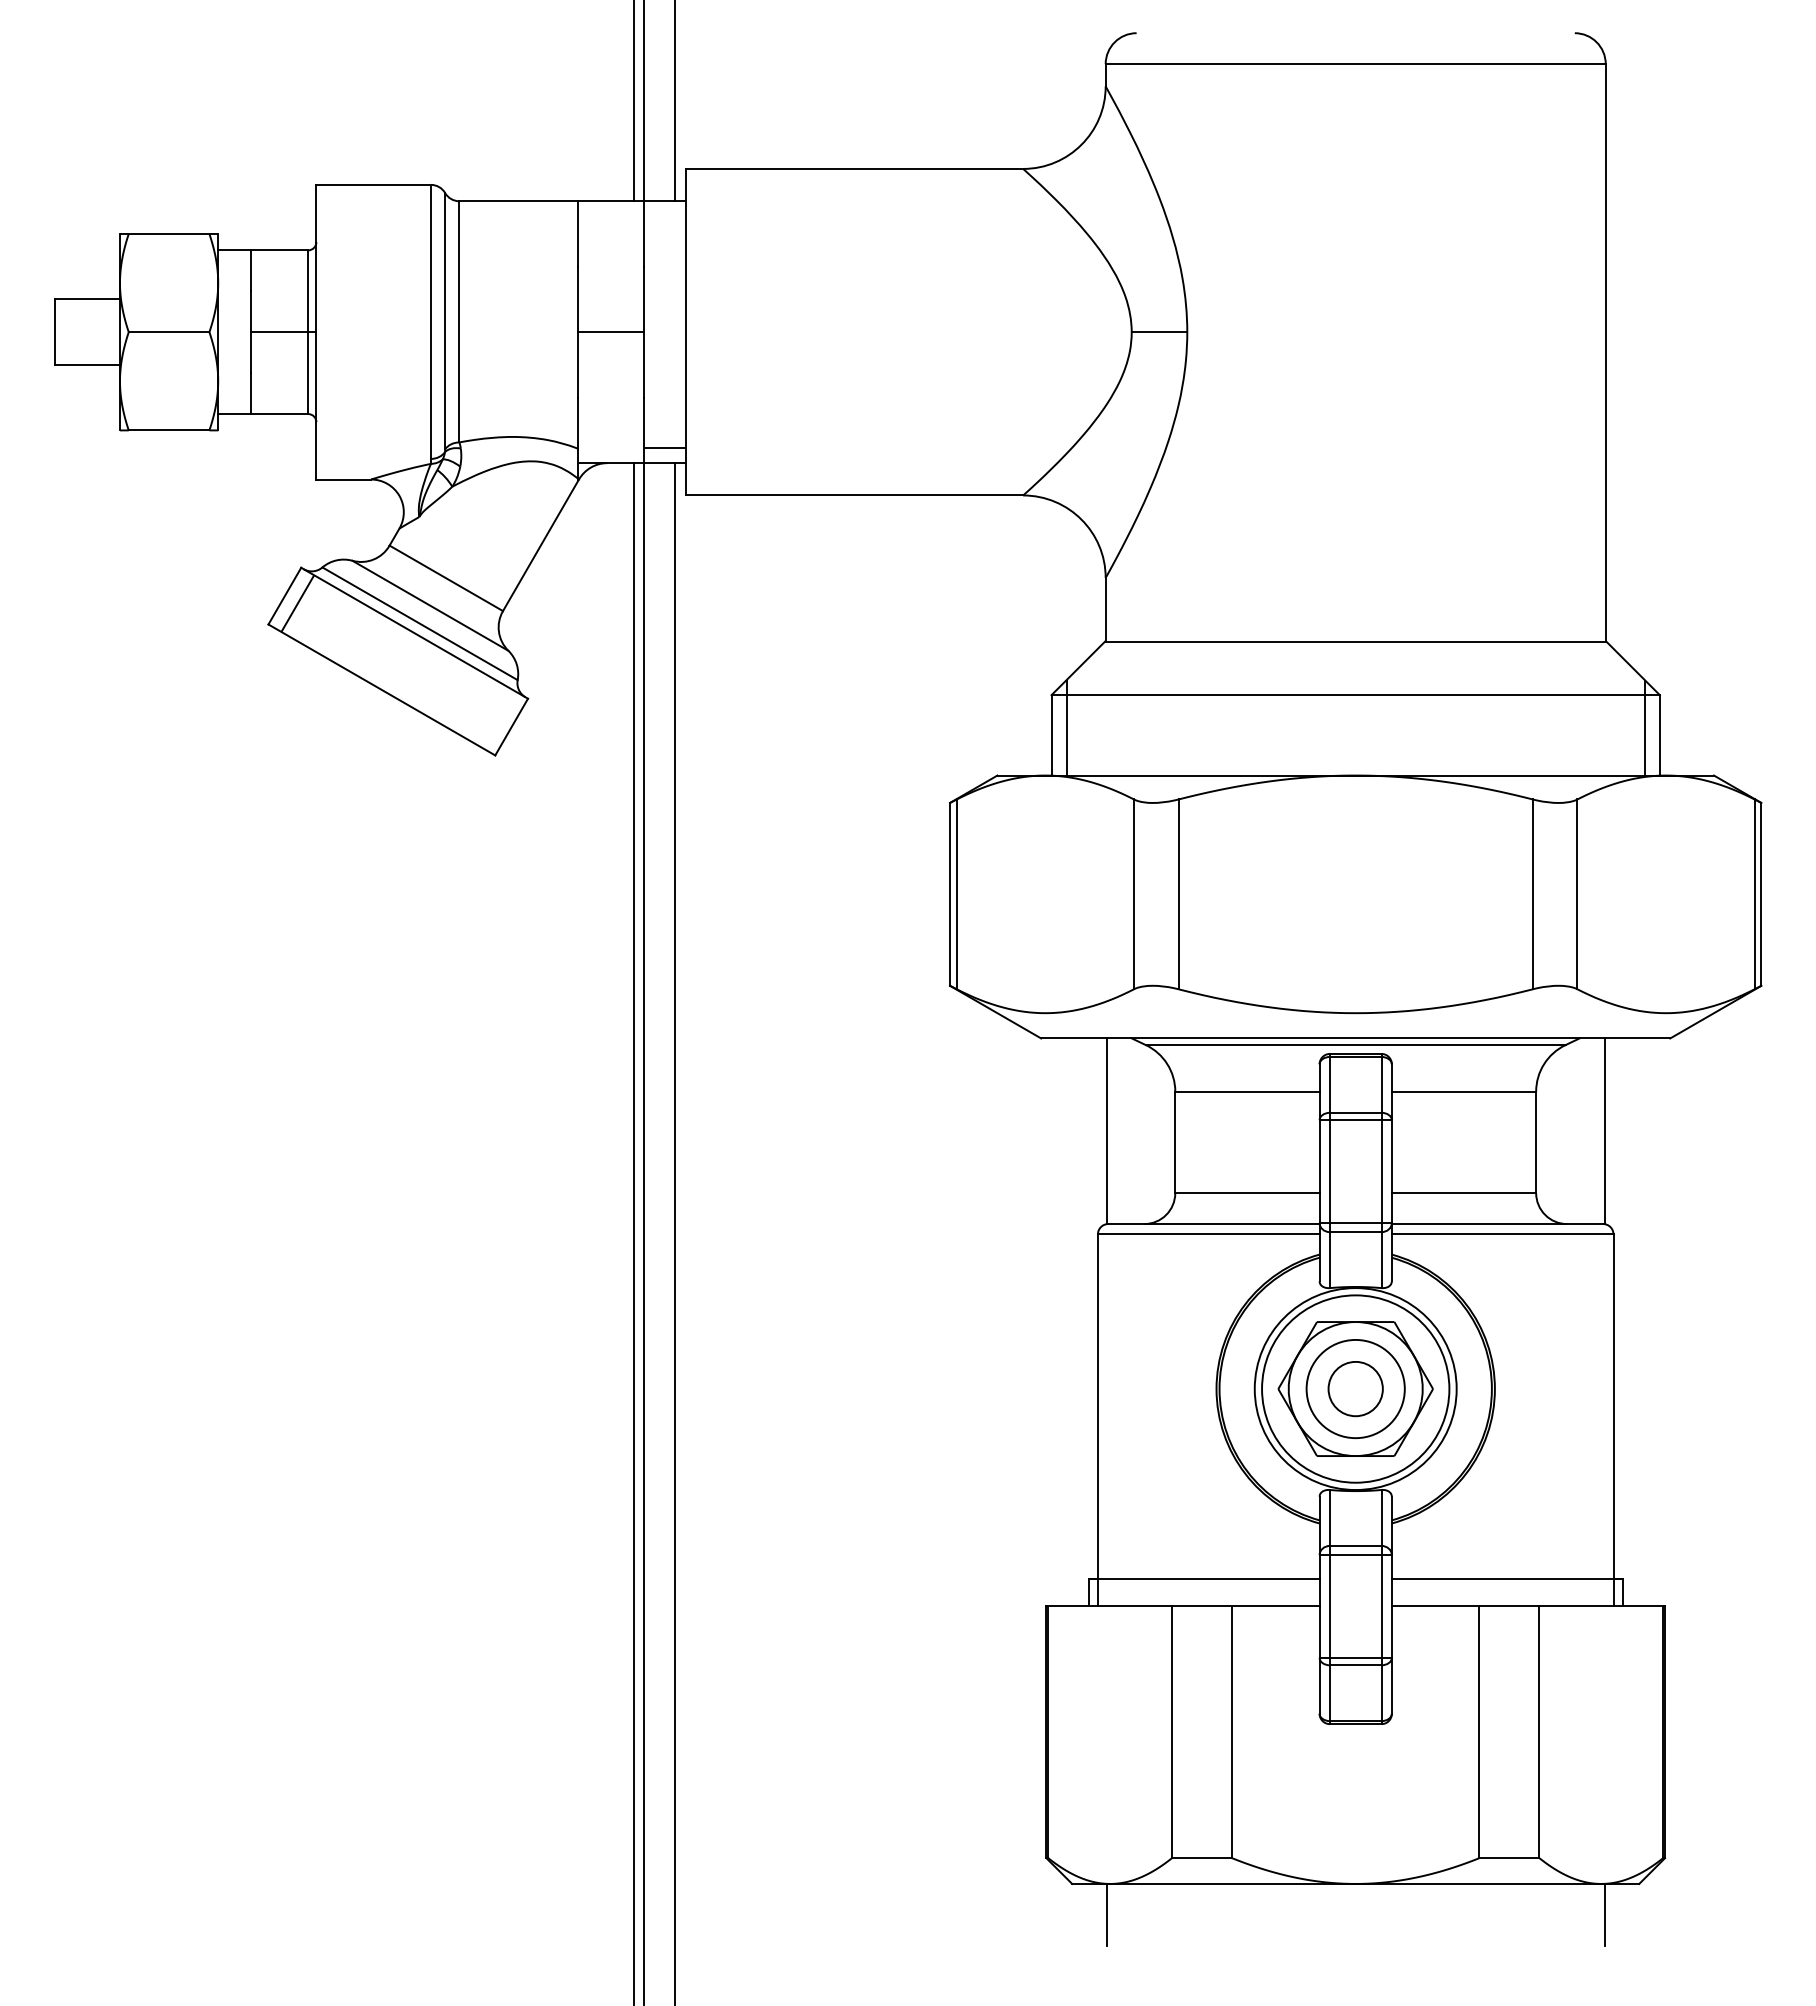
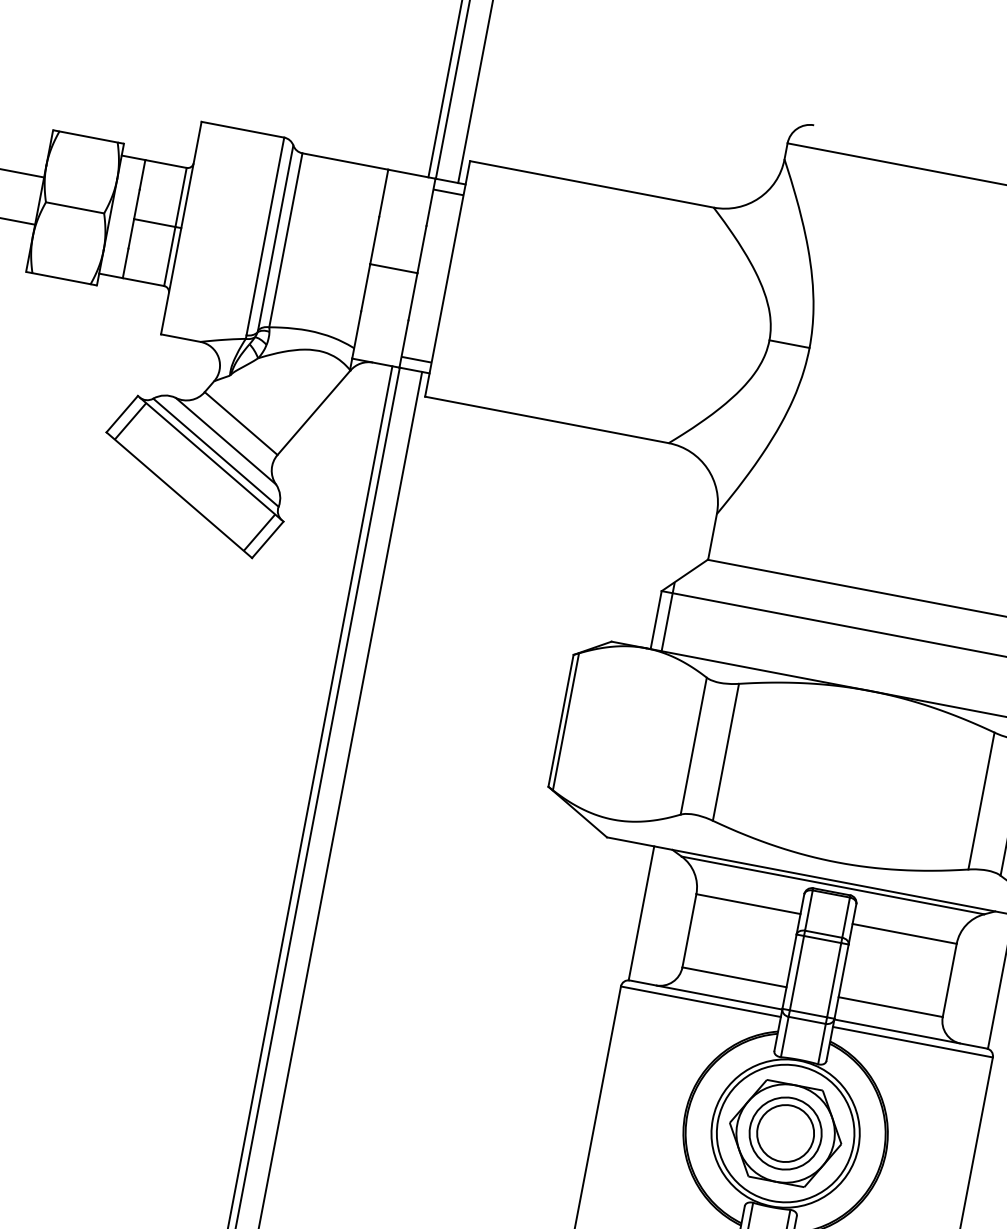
line: (664, 216) -> (448, 192), added
line: (498, 719) -> (259, 532), added
circle: (1355, 1388) -> (785, 1133), size x1.43

